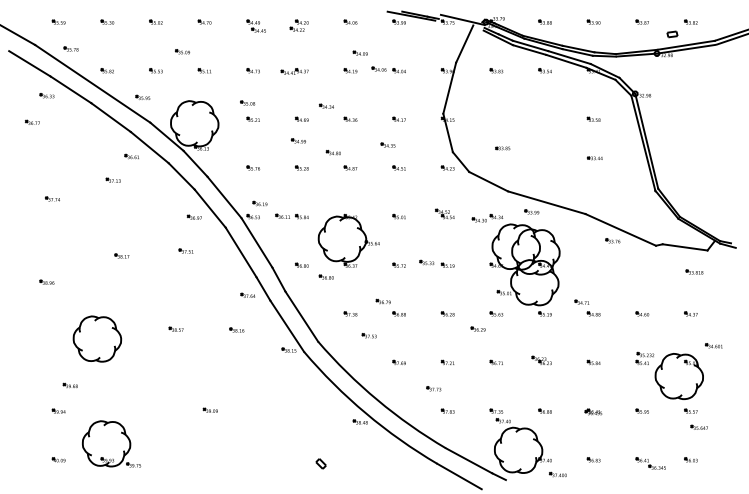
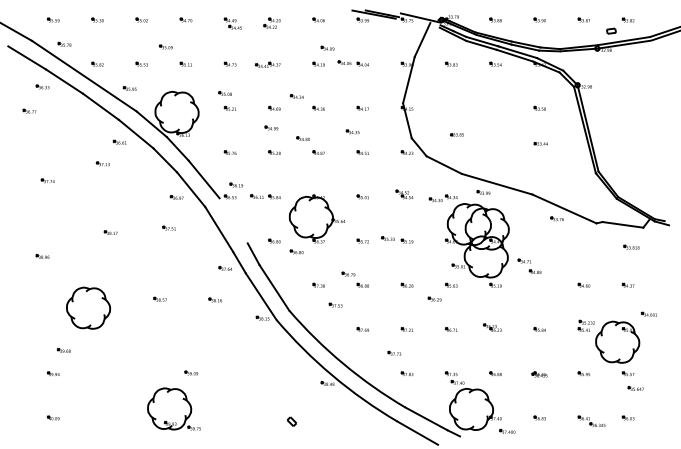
line: (256, 242) -> (233, 220), removed
part: (587, 307) -> (529, 265), moved
part: (111, 443) -> (174, 408), moved

